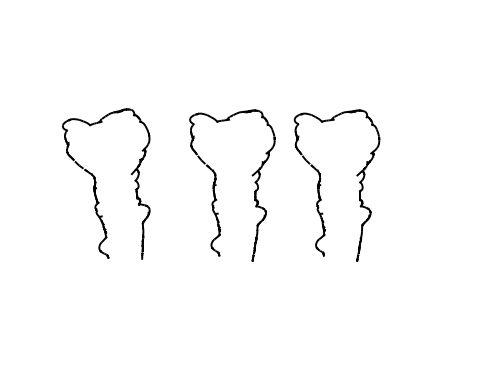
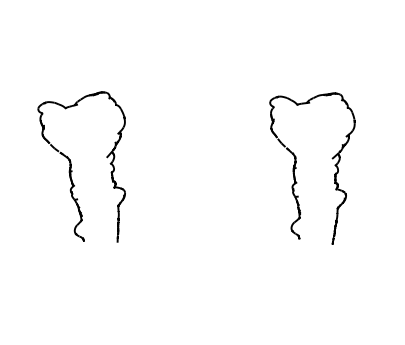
part: (216, 185) -> (191, 168), removed

